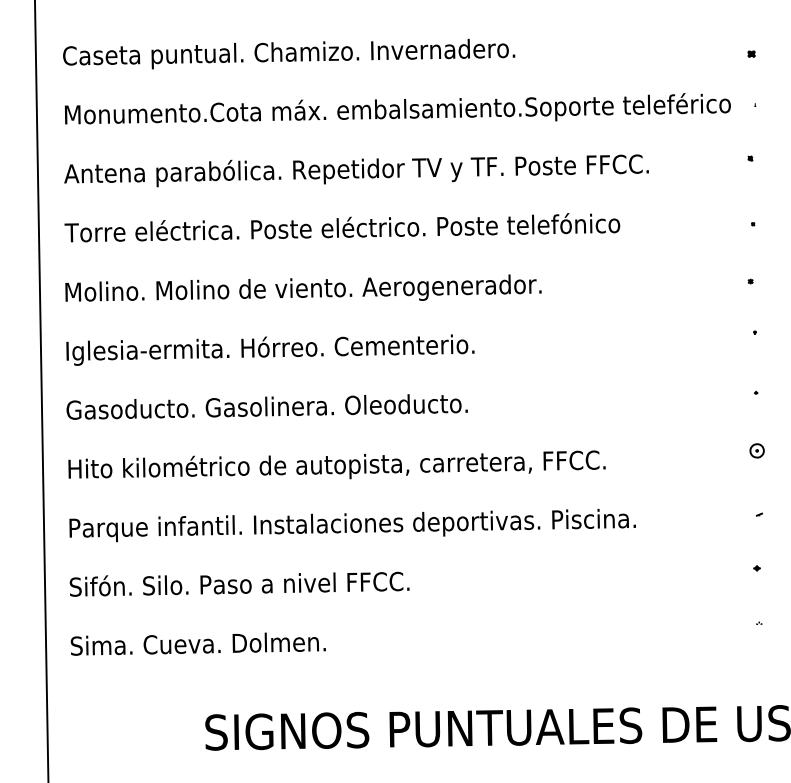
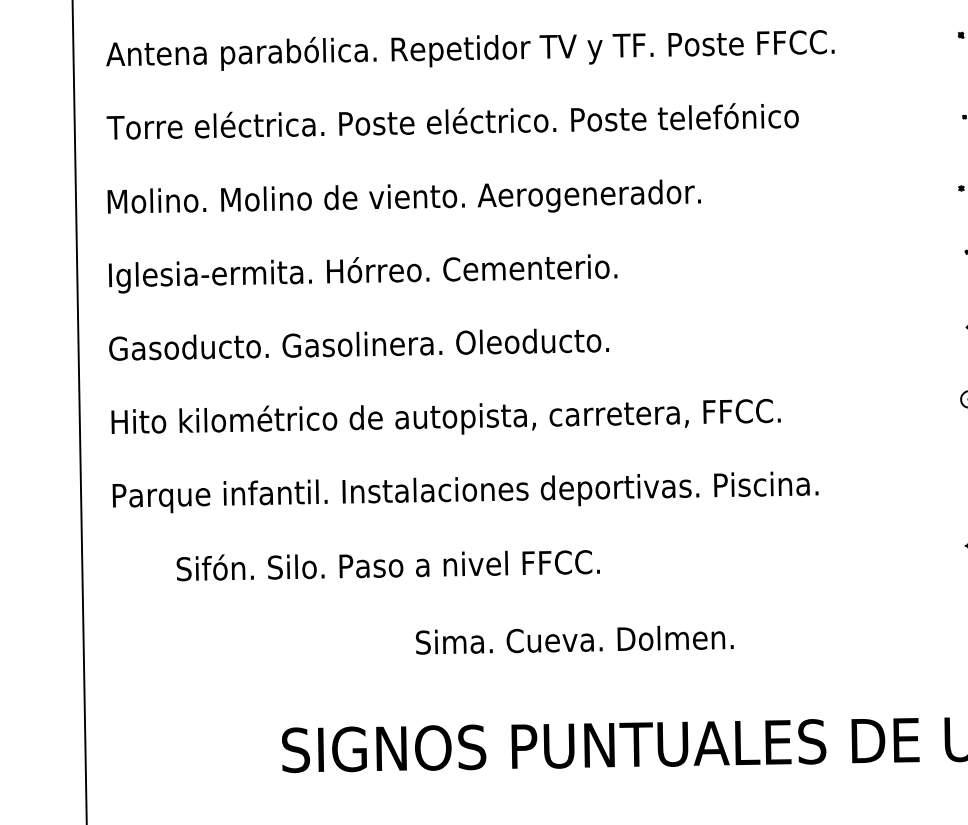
text: (239, 583) -> (388, 564), moved
text: (197, 643) -> (573, 639), moved

